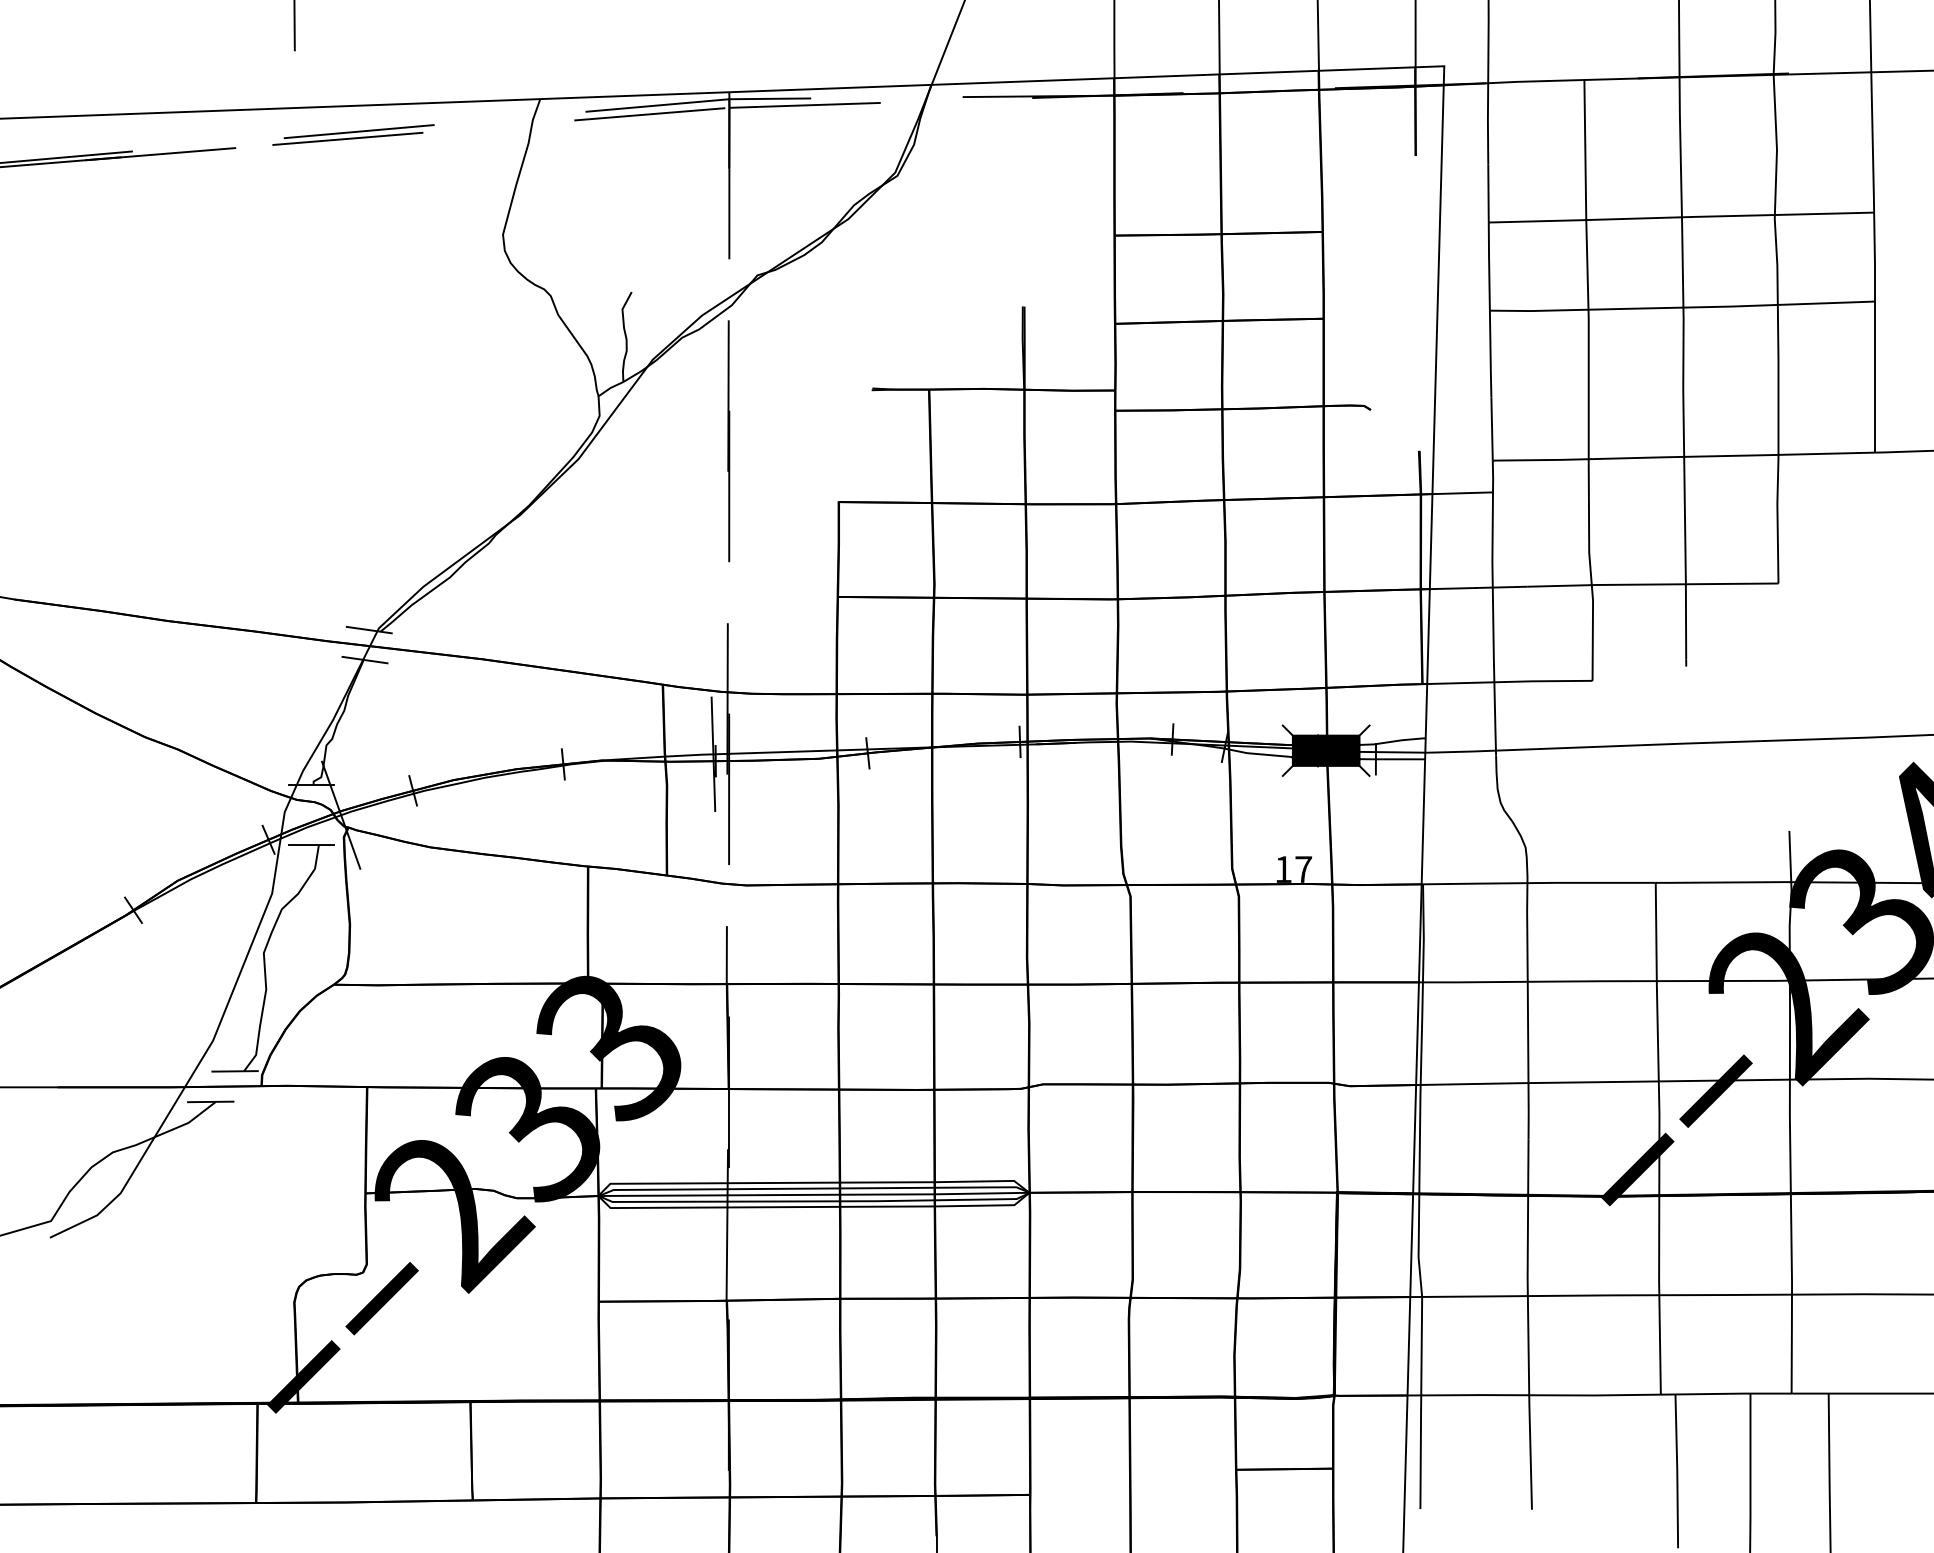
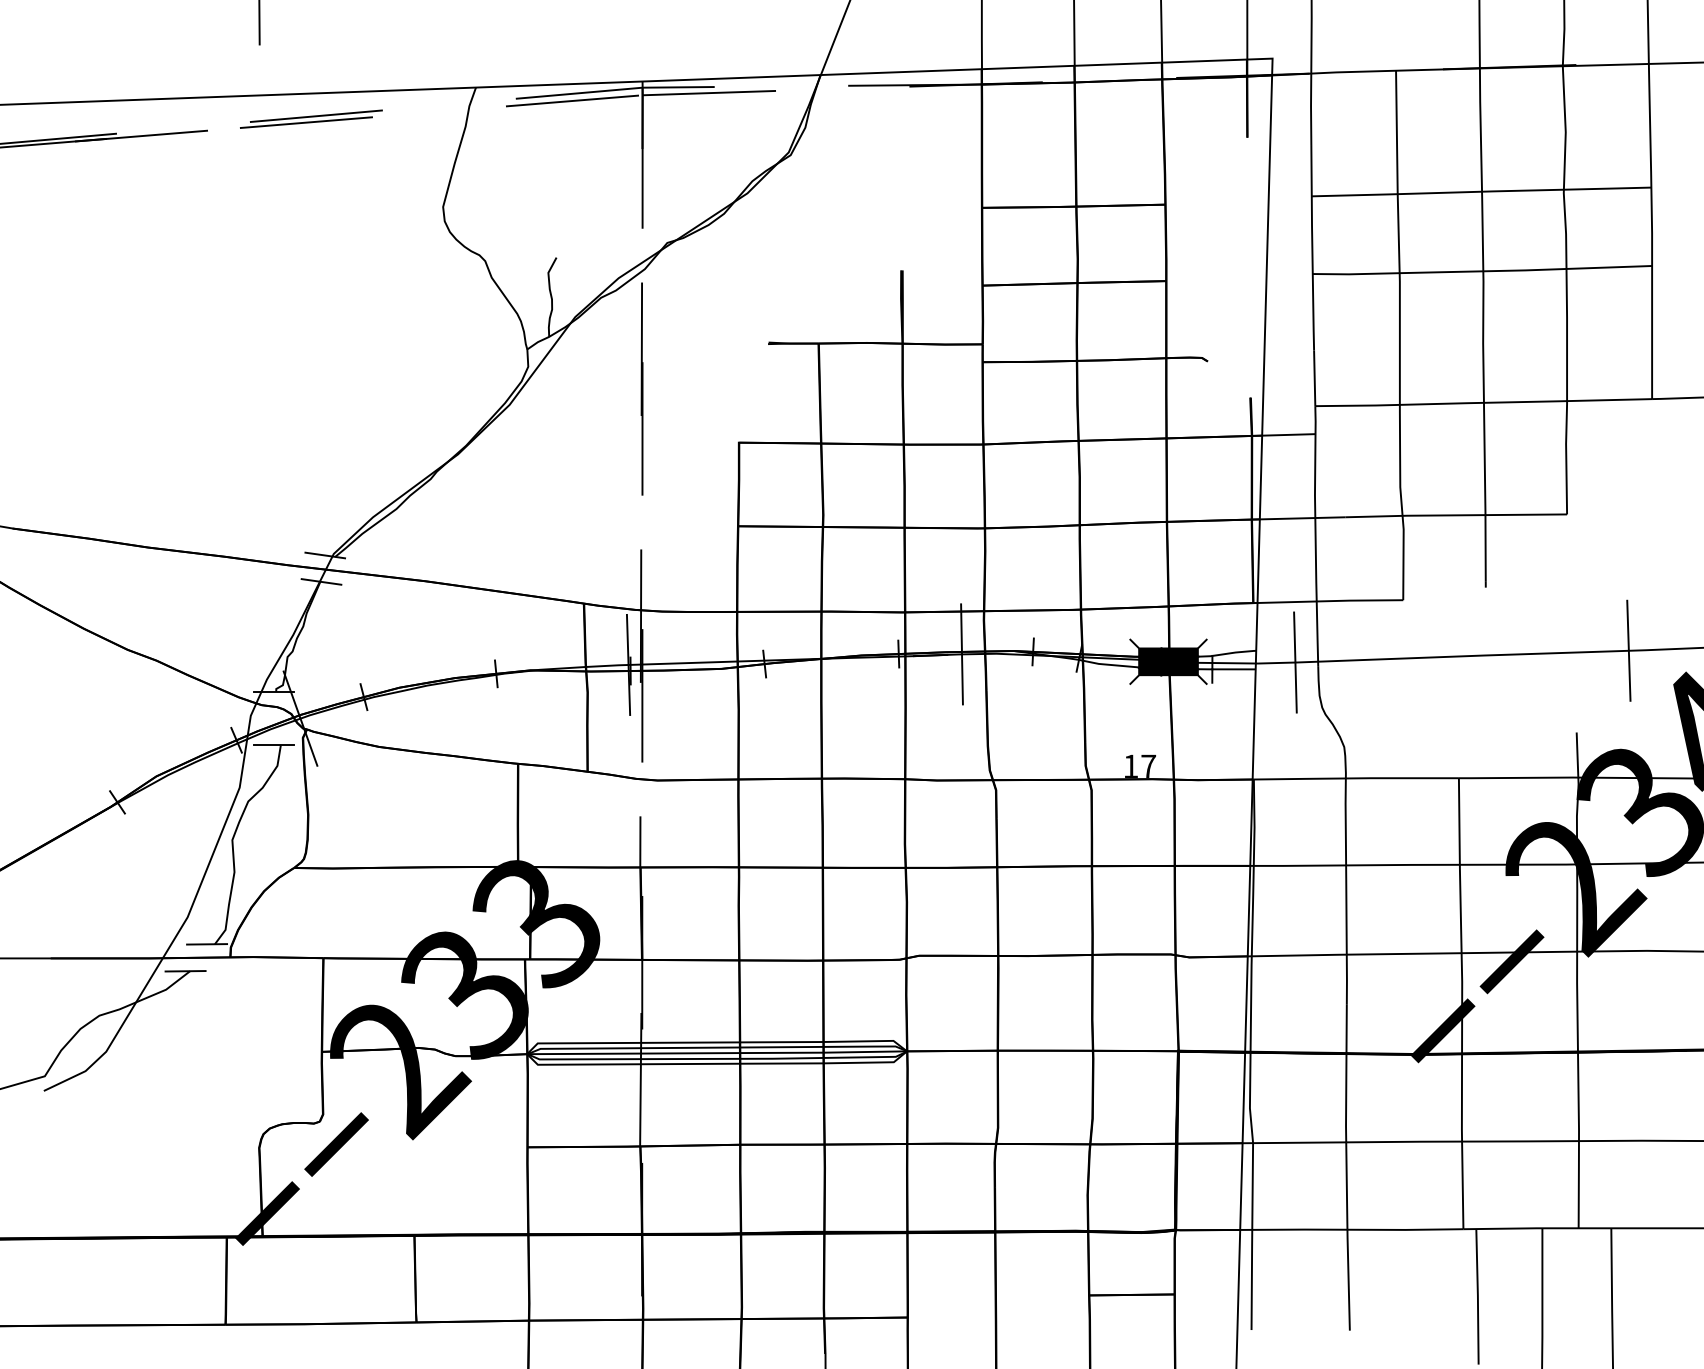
line: (1848, 738) -> (1628, 651), added
line: (1091, 742) -> (961, 654), added
line: (1469, 751) -> (1294, 662), added

